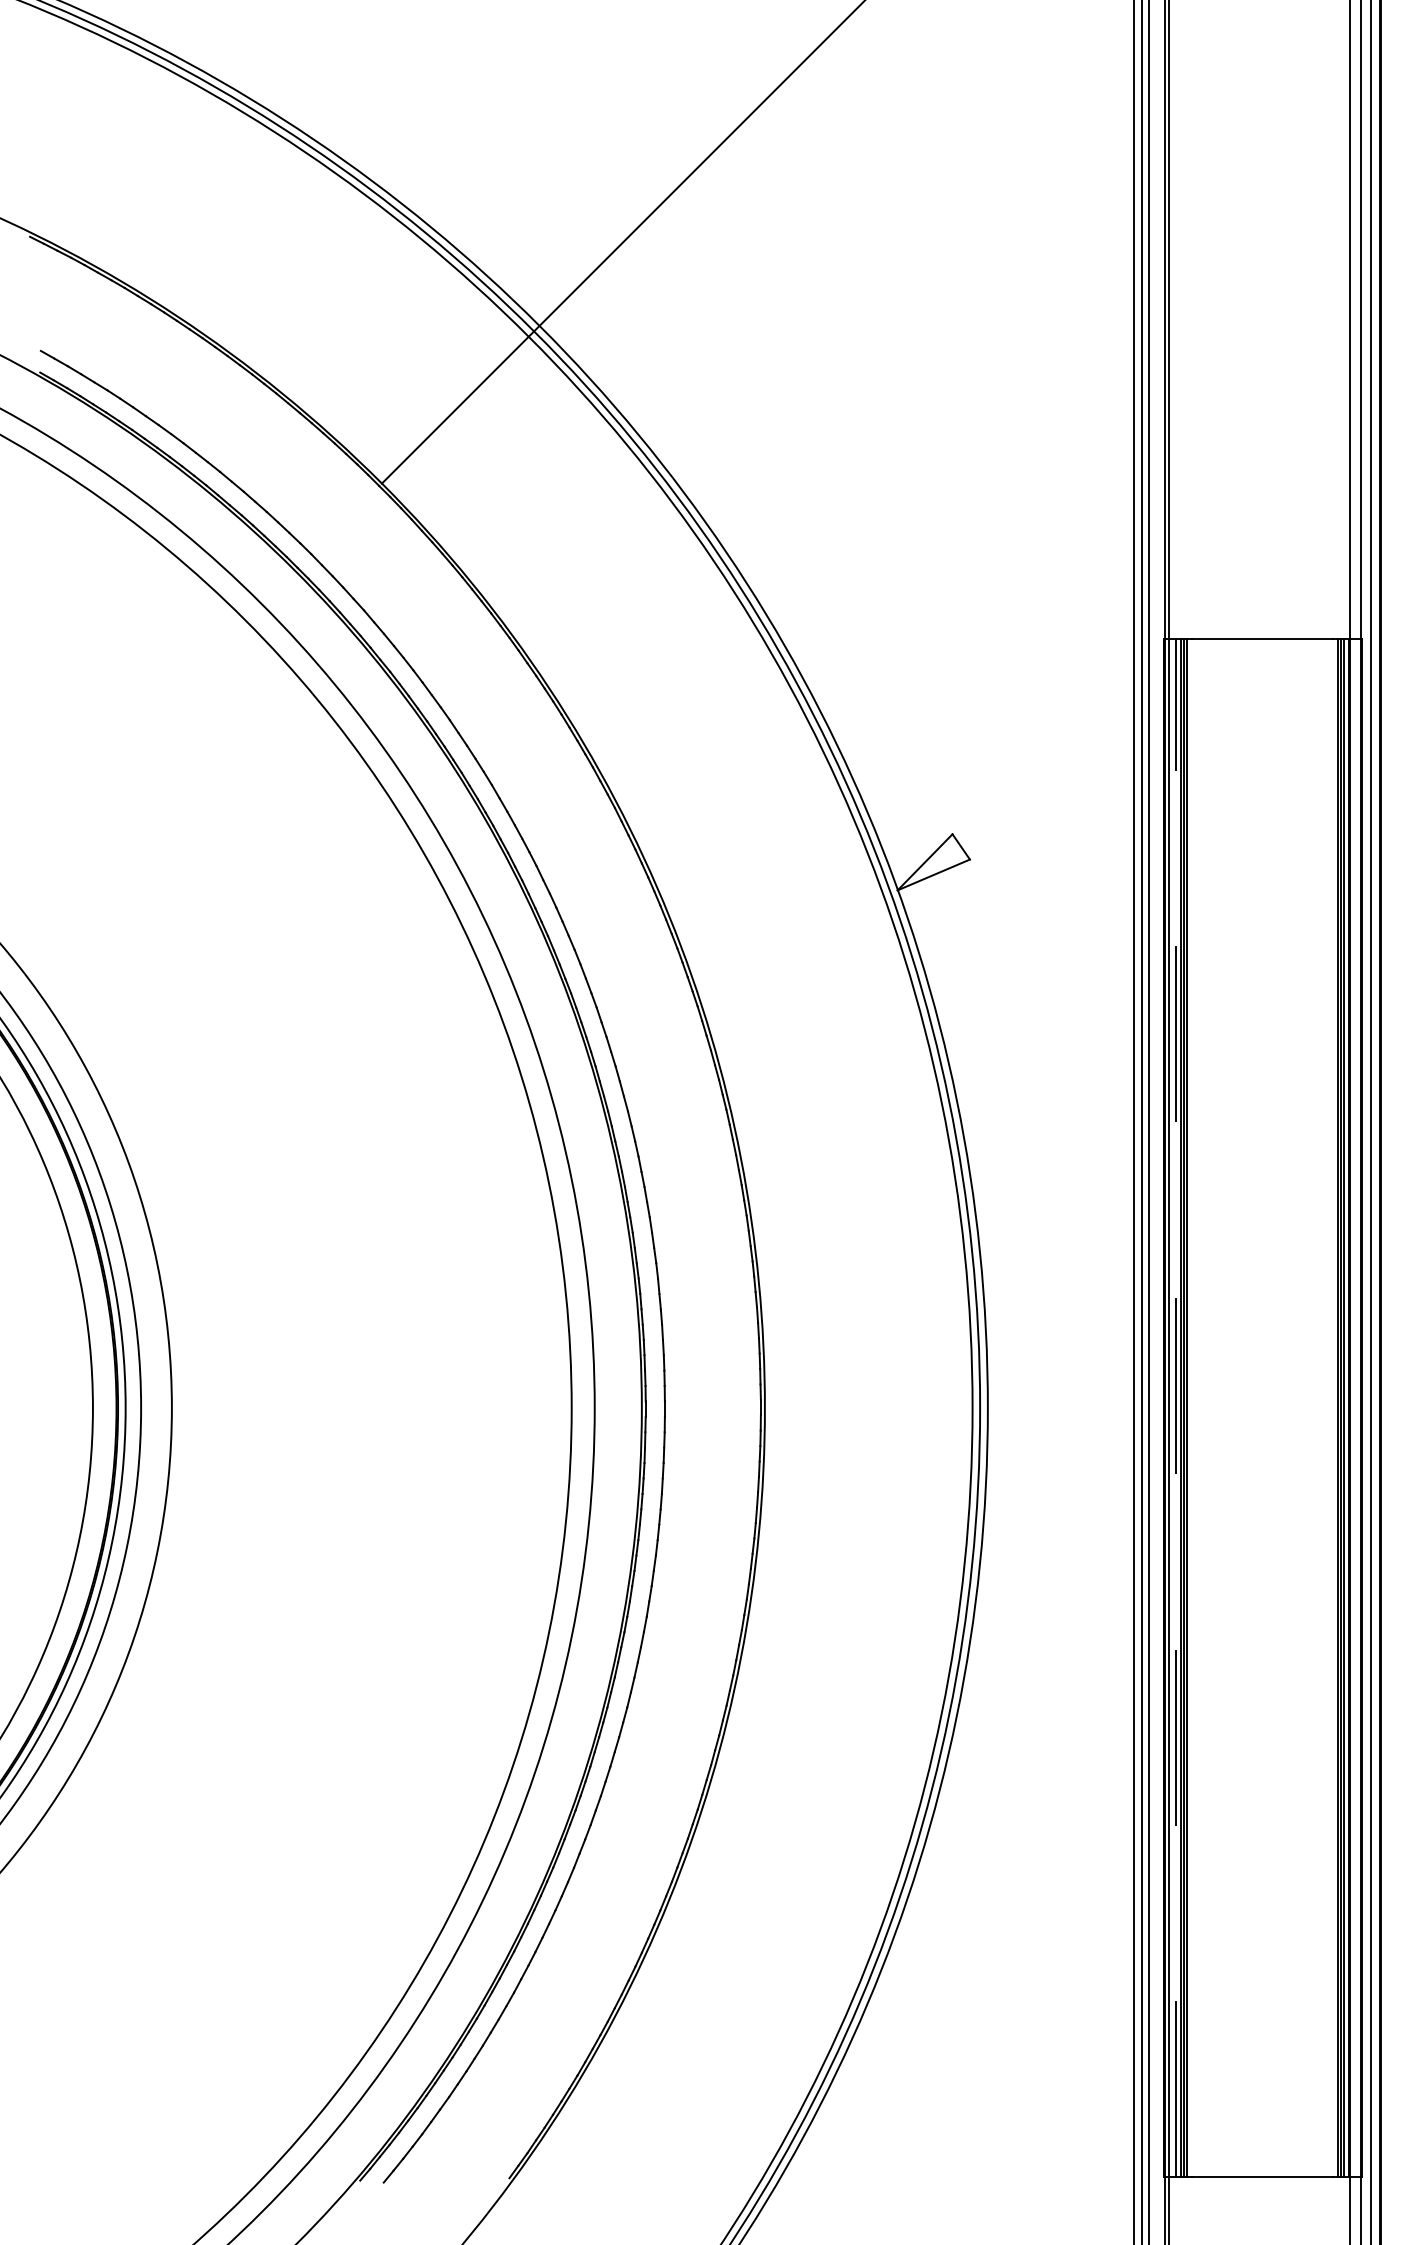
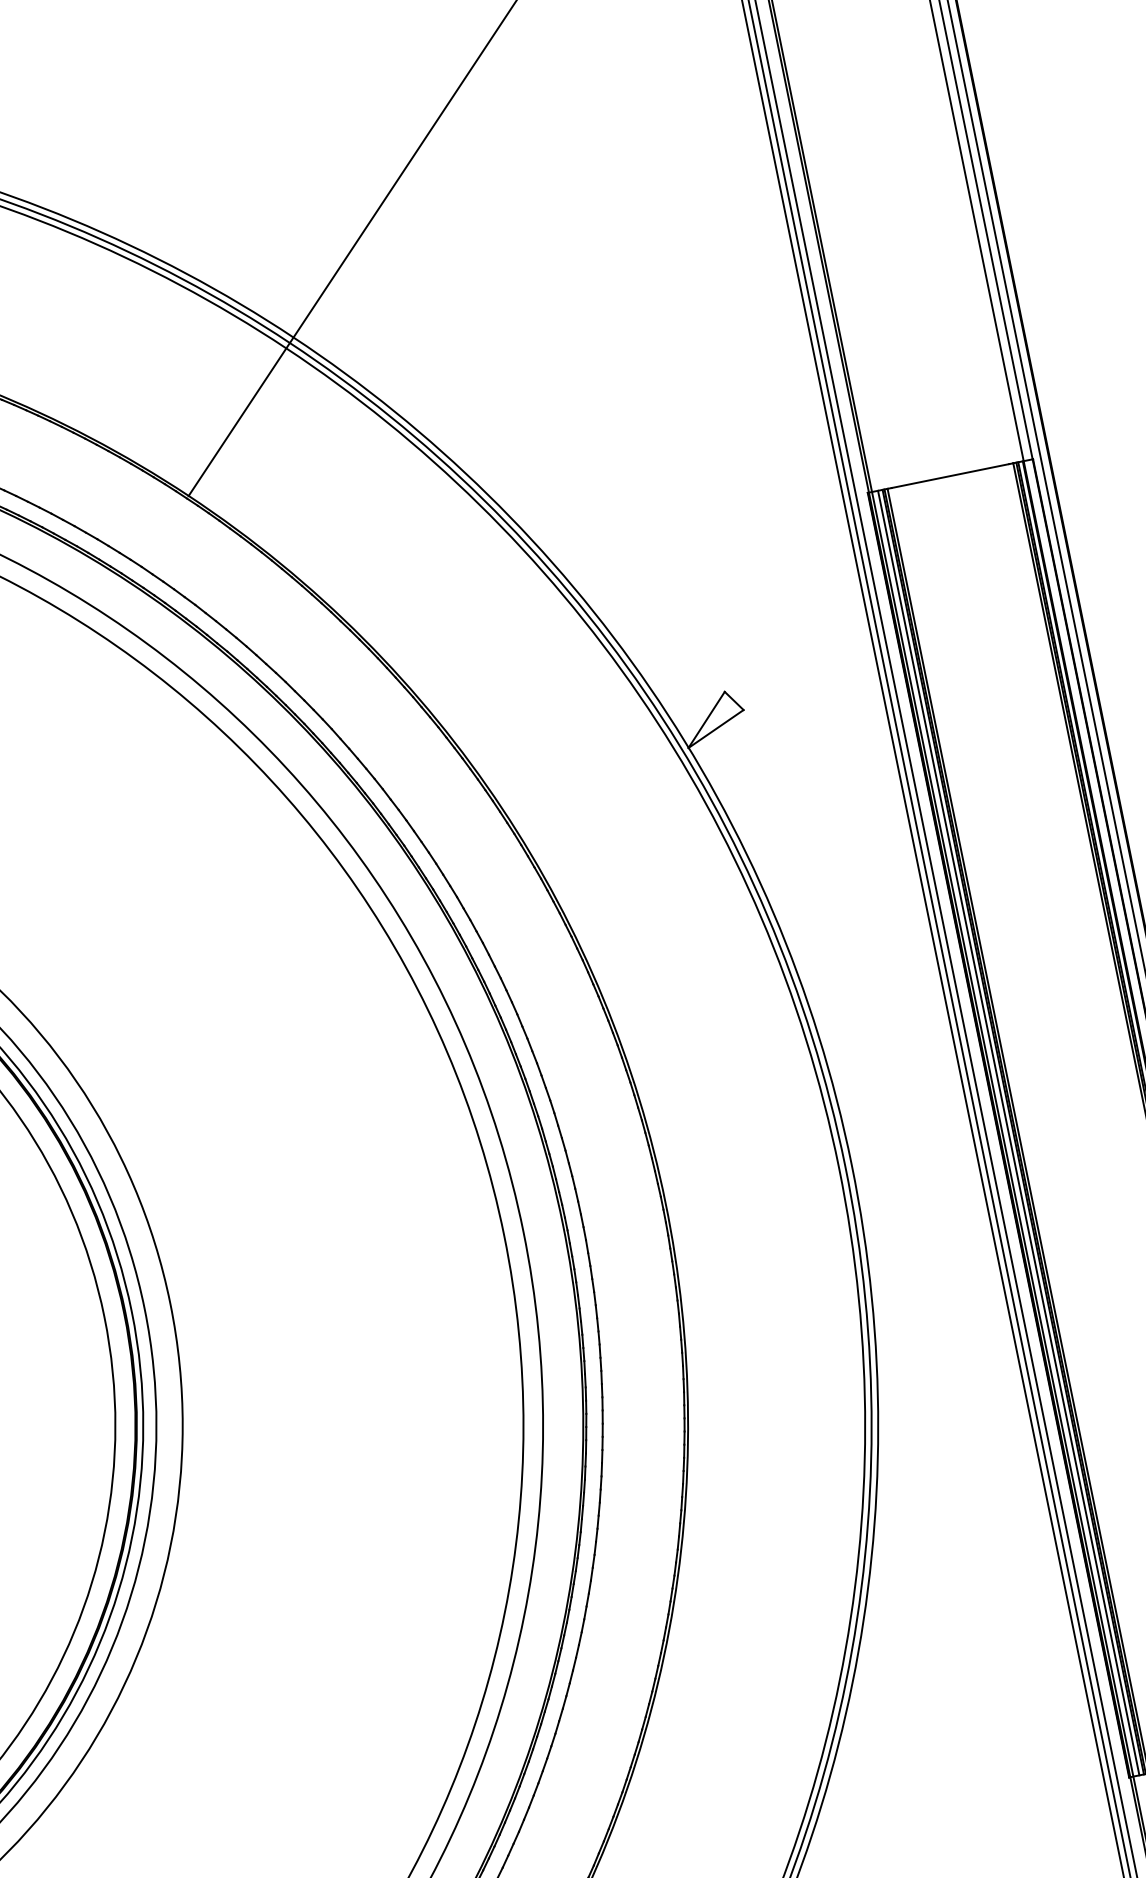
line: (1175, 1407) -> (1008, 1132), dashed -> solid

